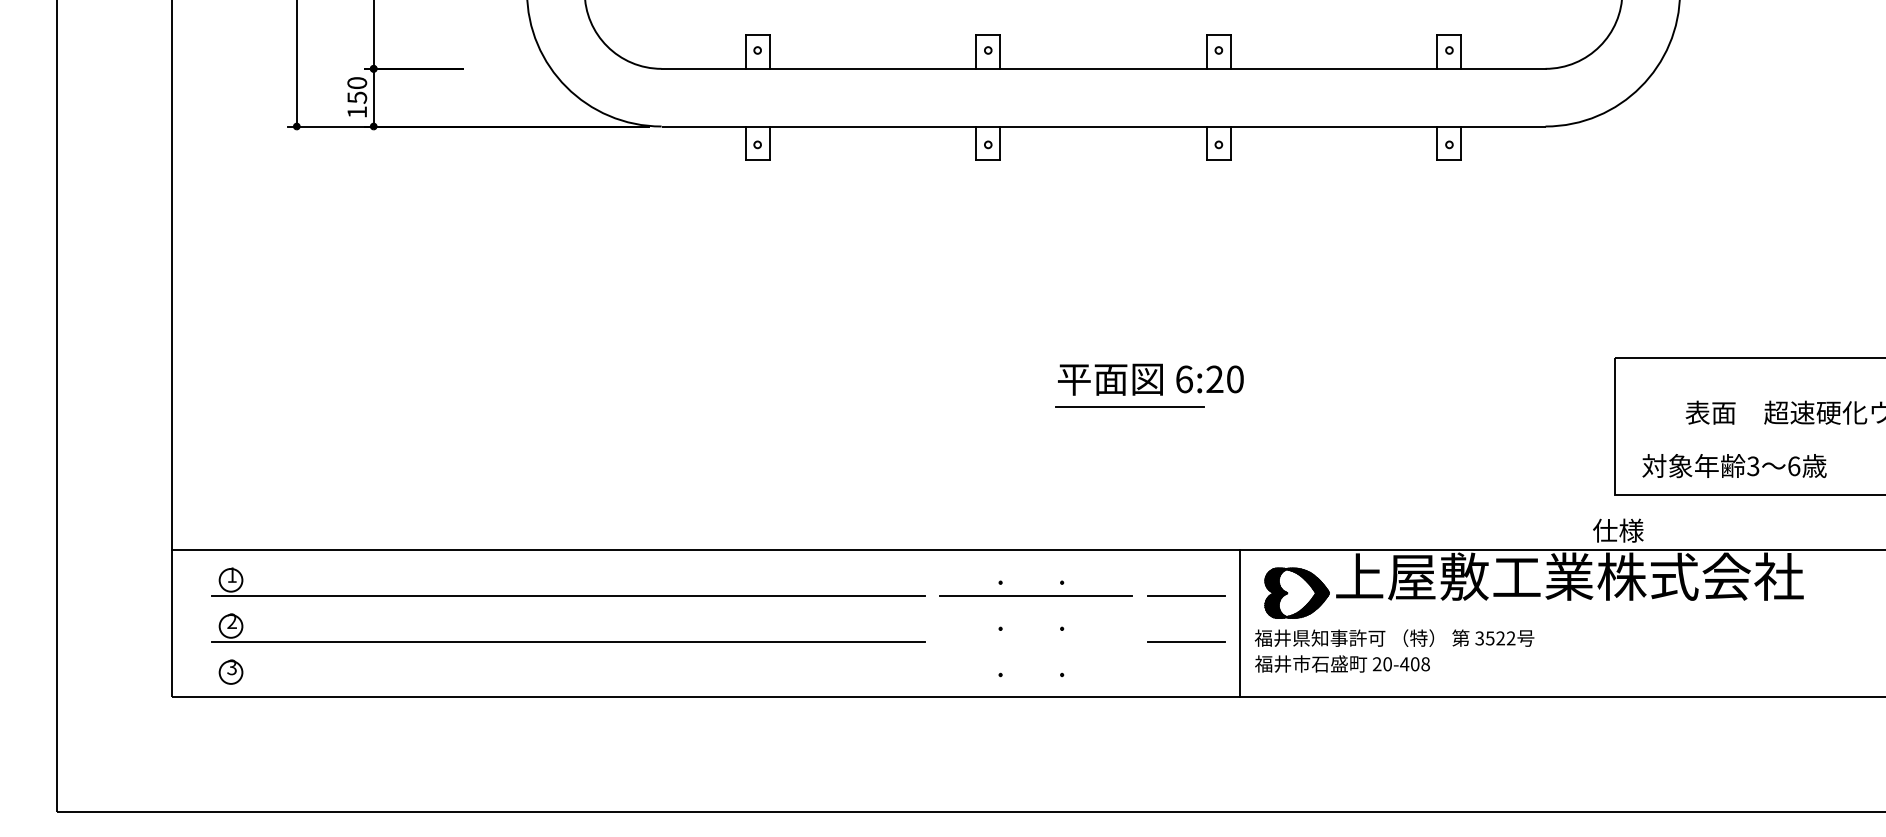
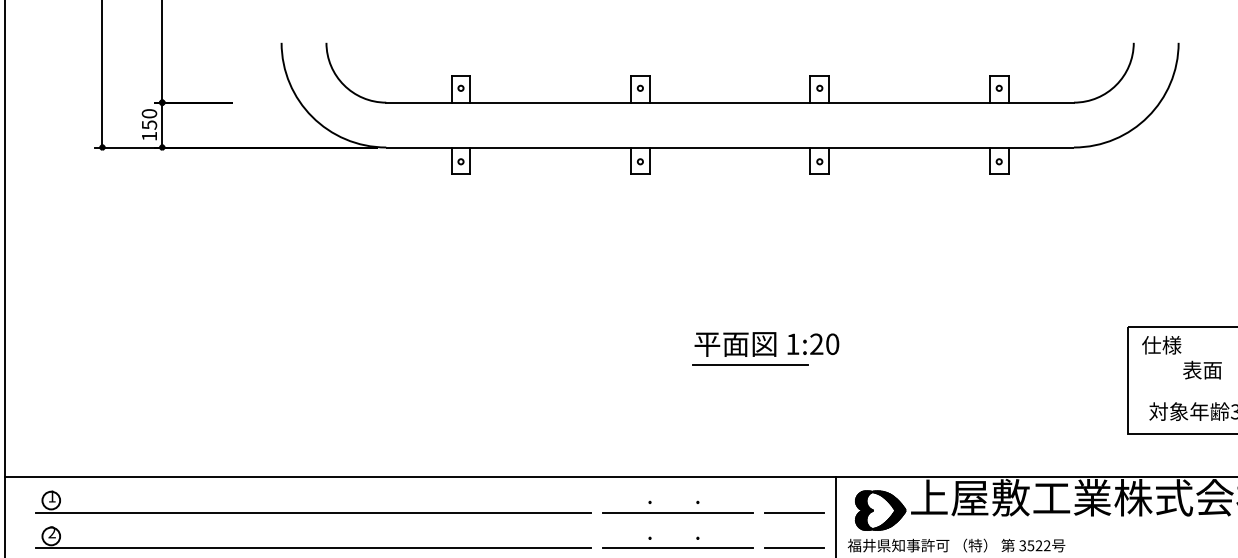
text: (1184, 379) -> (793, 344), 6:20 -> 1:20
text: (1618, 530) -> (1161, 345), moved
line: (1036, 641) -> (677, 548), added

